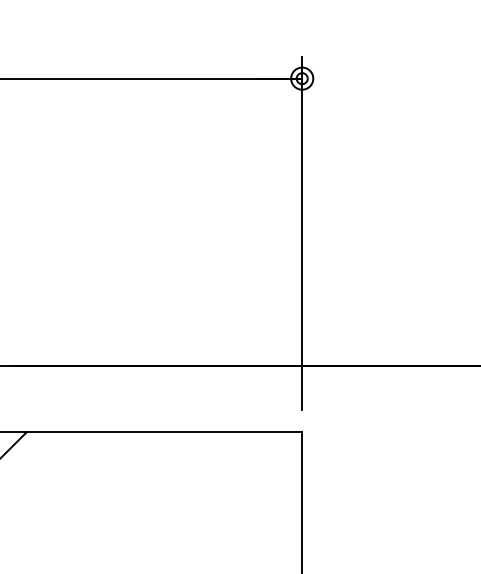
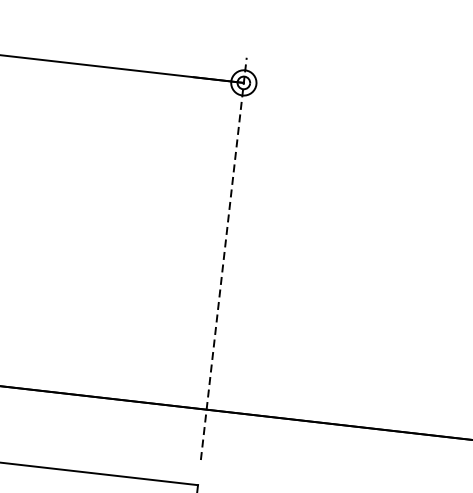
line: (302, 233) -> (224, 258), solid -> dashed

